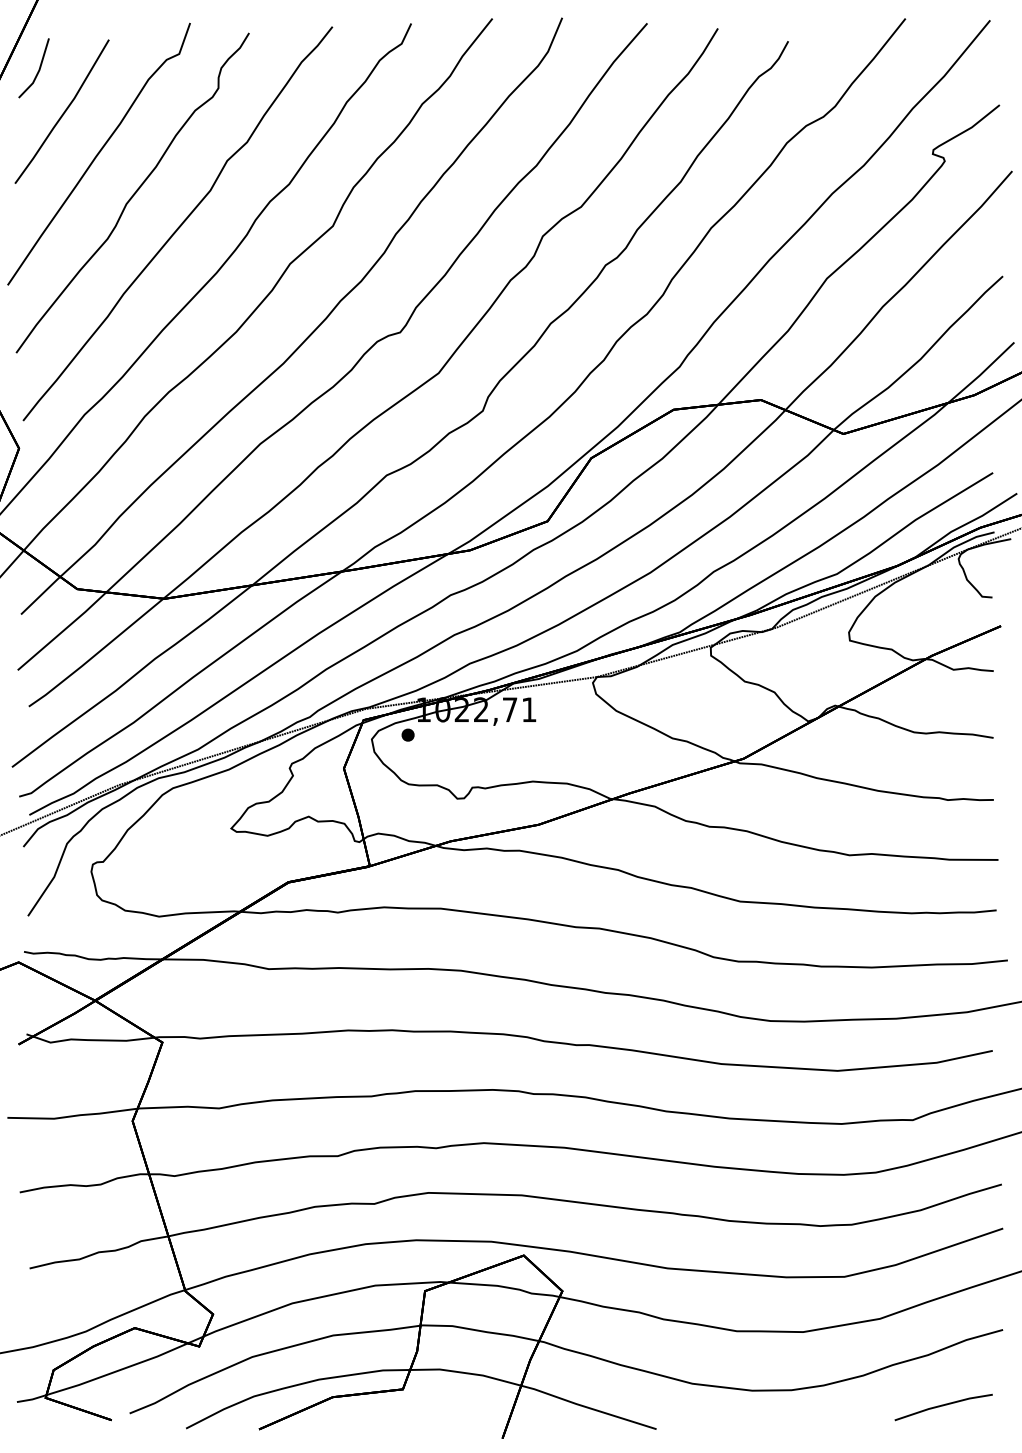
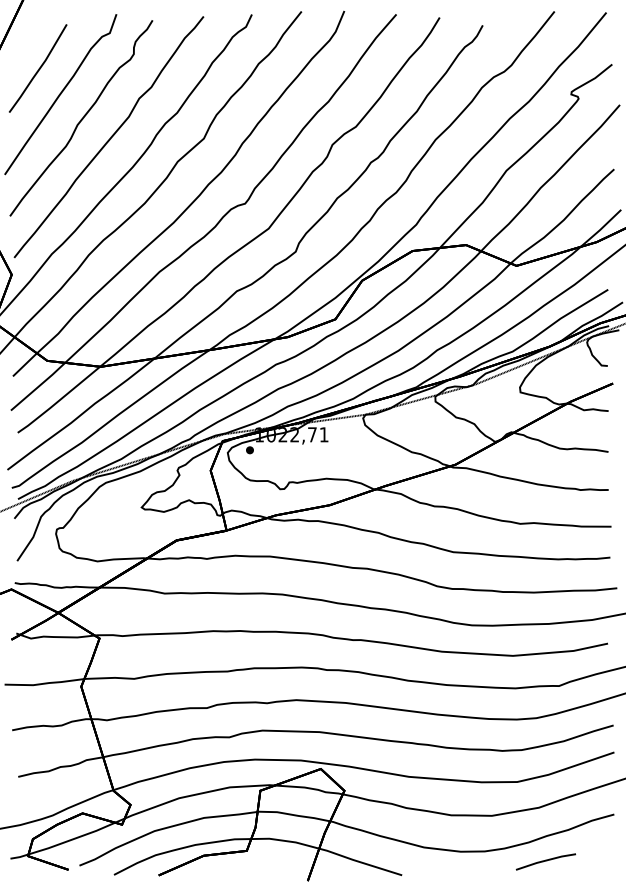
line: (38, 67) -> (23, 41), removed
line: (942, 1406) -> (545, 861), moved

